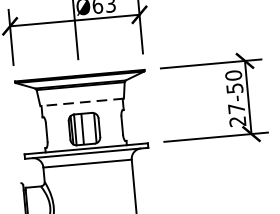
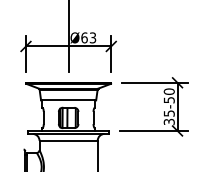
line: (81, 102) -> (68, 100), dashed -> solid
text: (237, 114) -> (169, 117), 27-50 -> 35-50

